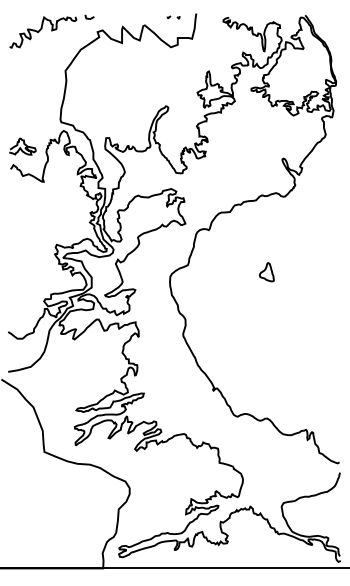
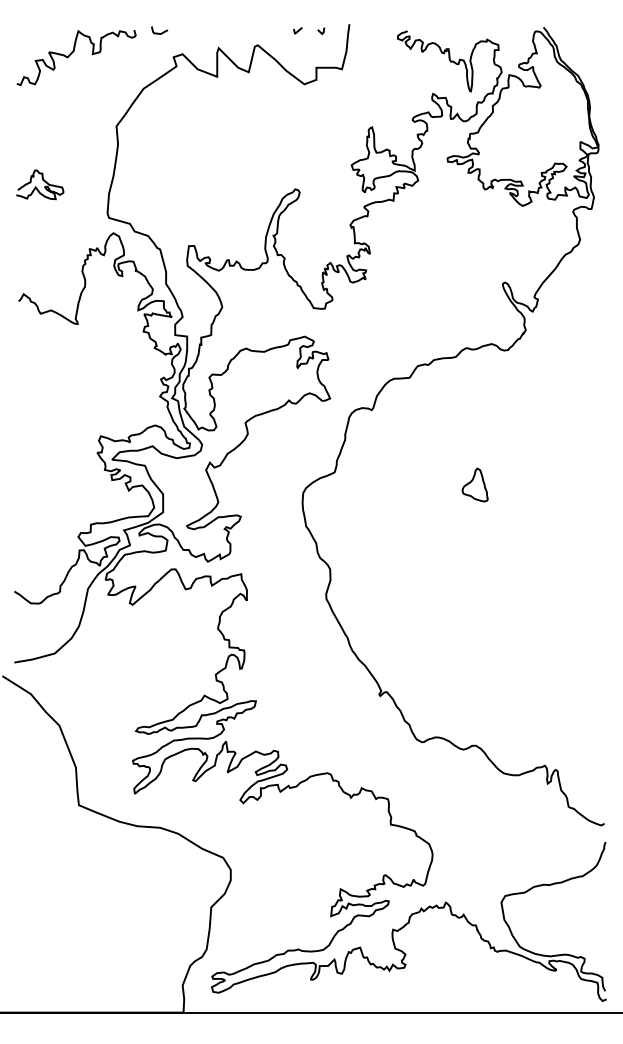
part: (173, 17) -> (308, 31), size x1.4
curve: (20, 146) -> (36, 184), moved

